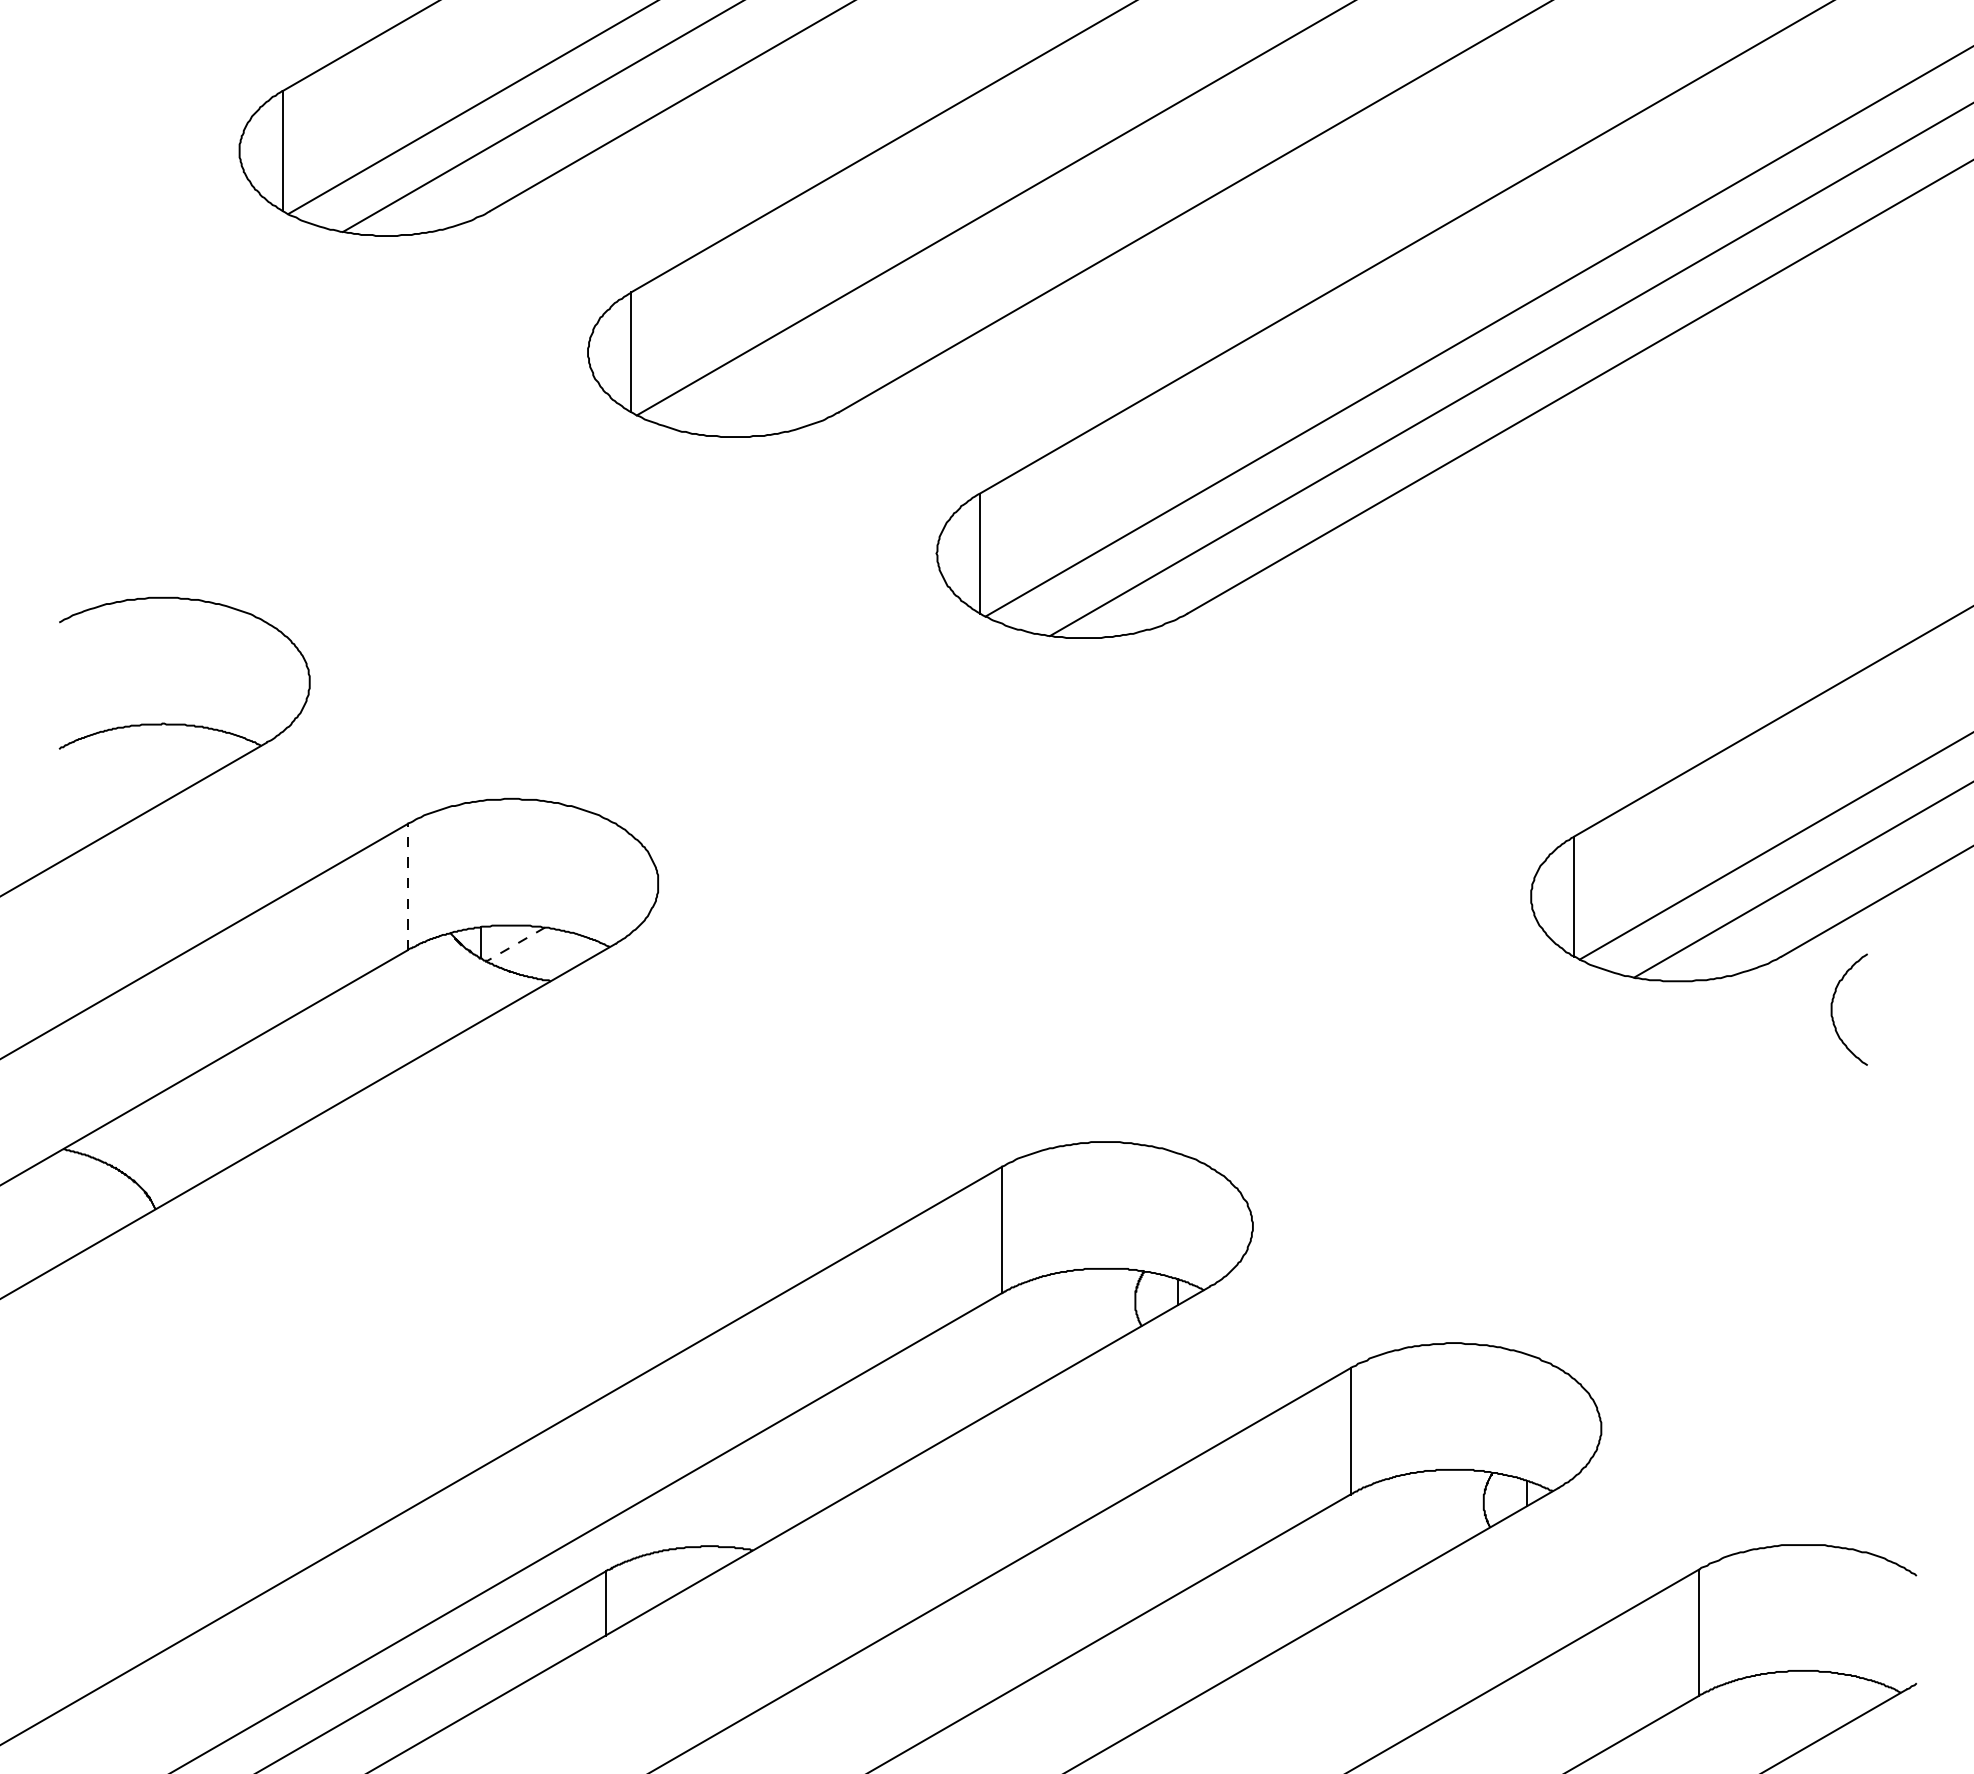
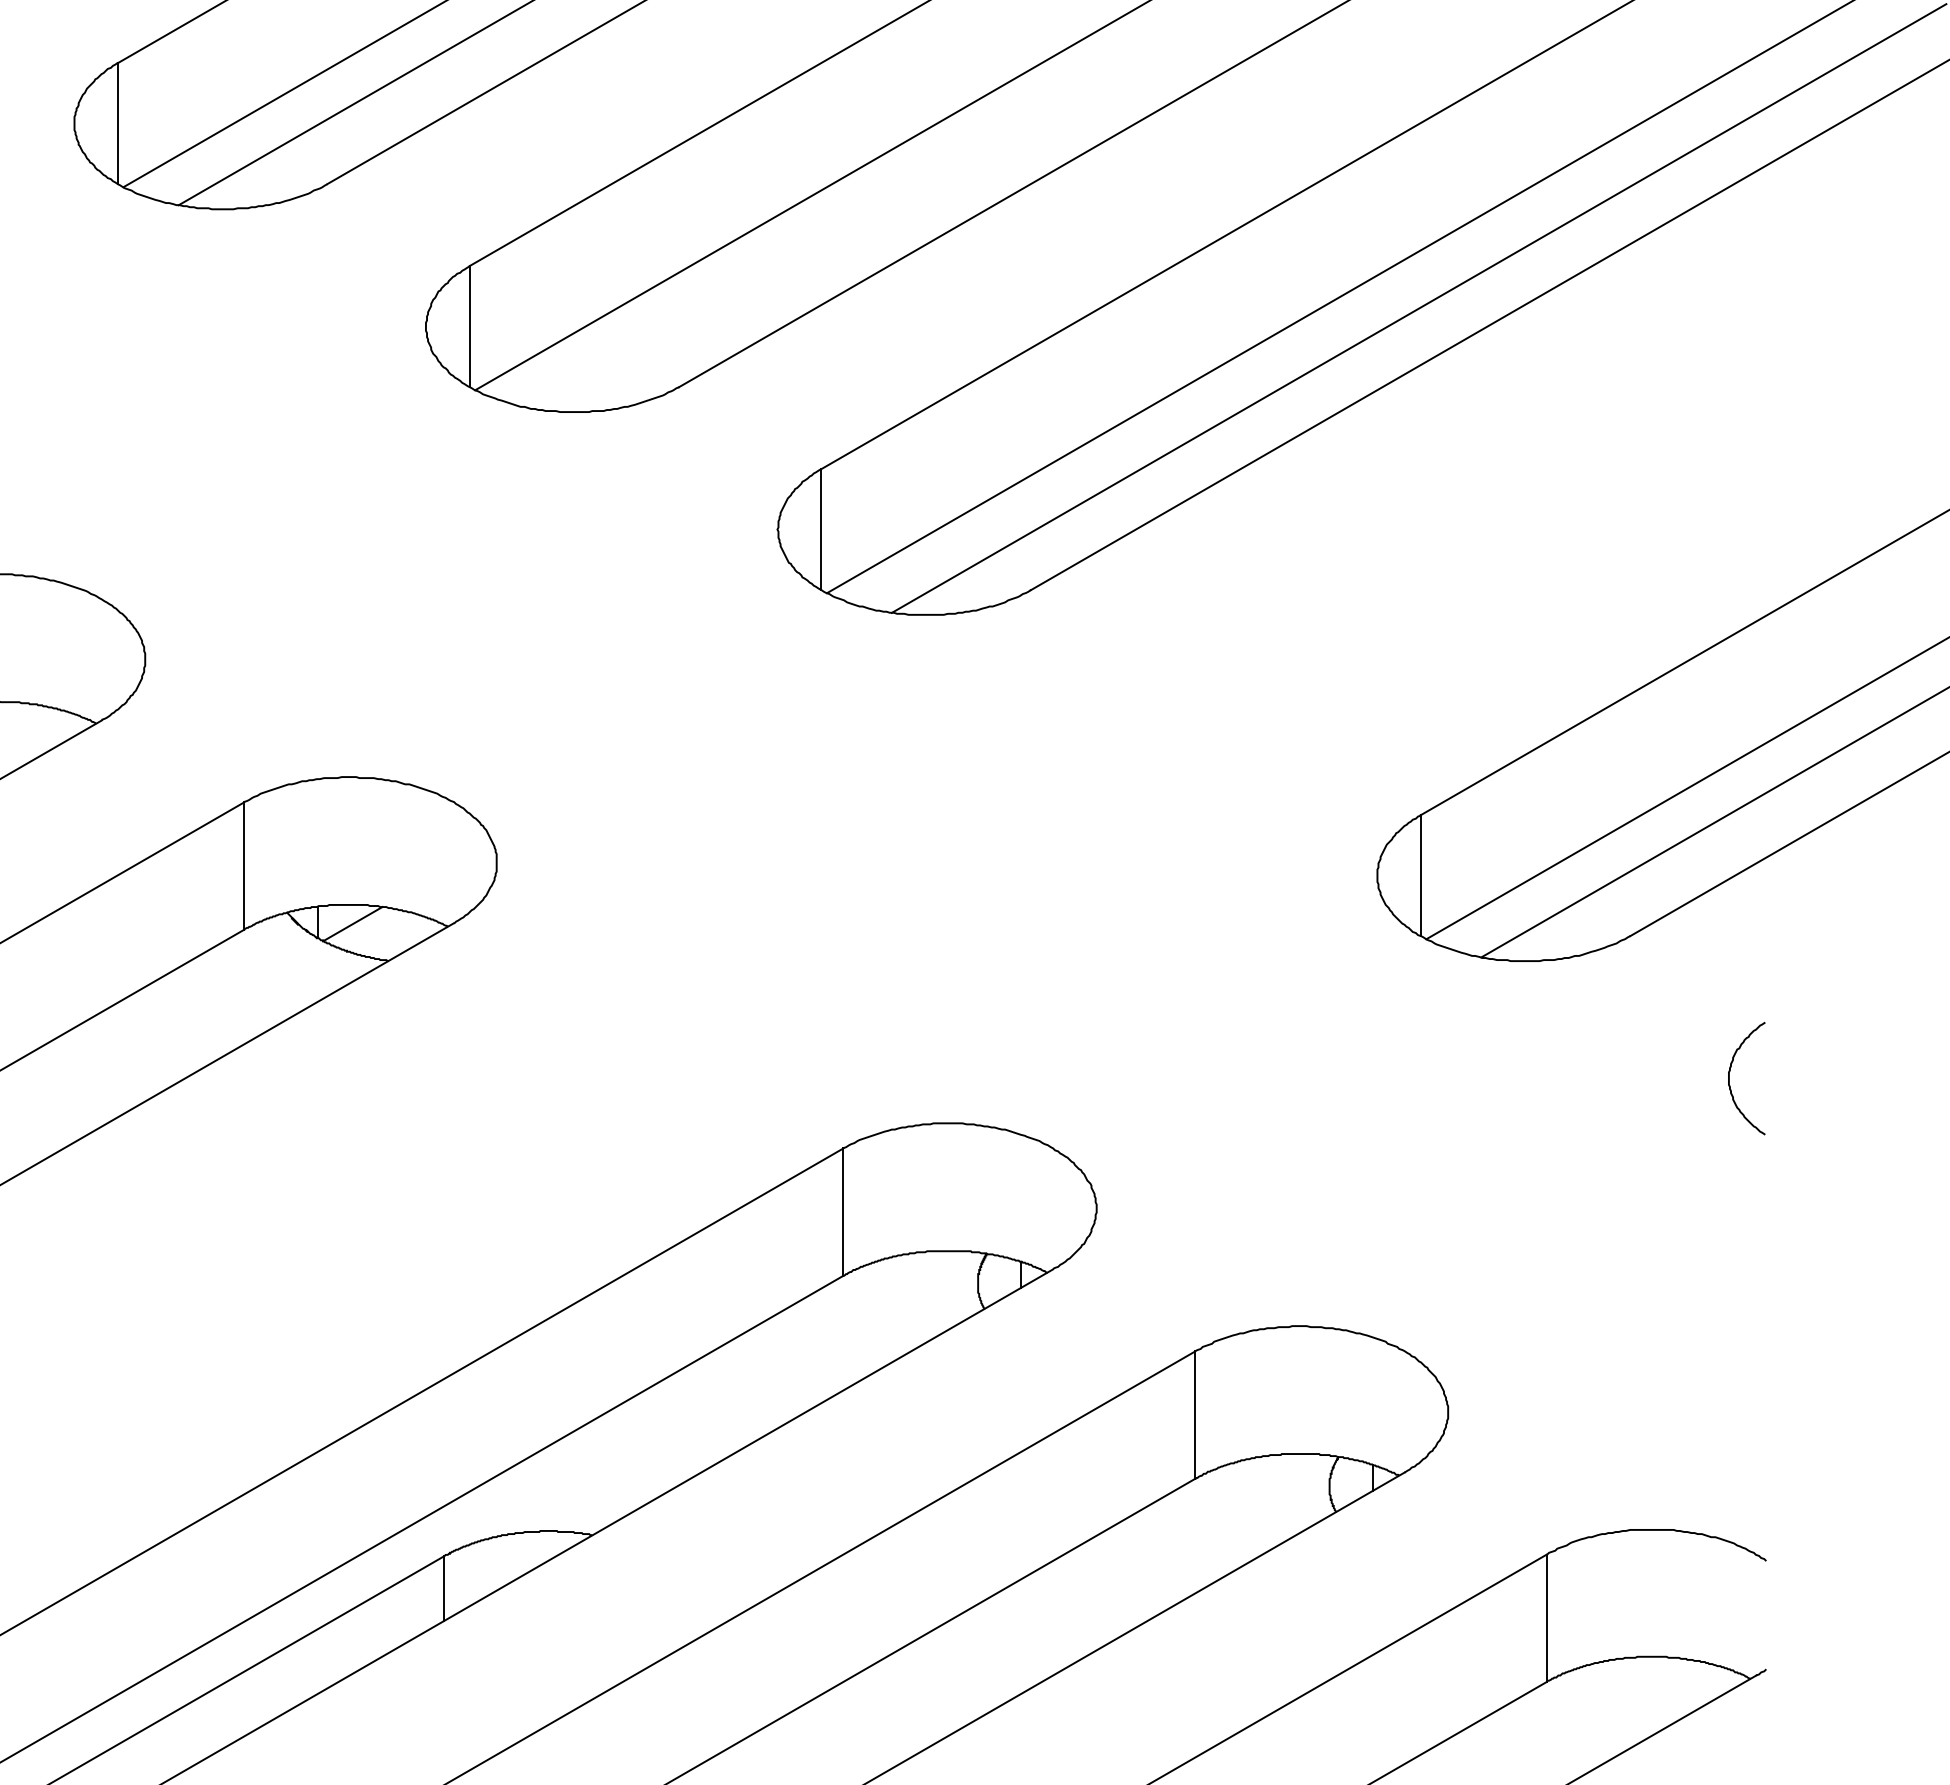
line: (407, 886) -> (243, 865), dashed -> solid
line: (515, 944) -> (352, 924), dashed -> solid
curve: (1832, 1009) -> (1729, 1078), moved

